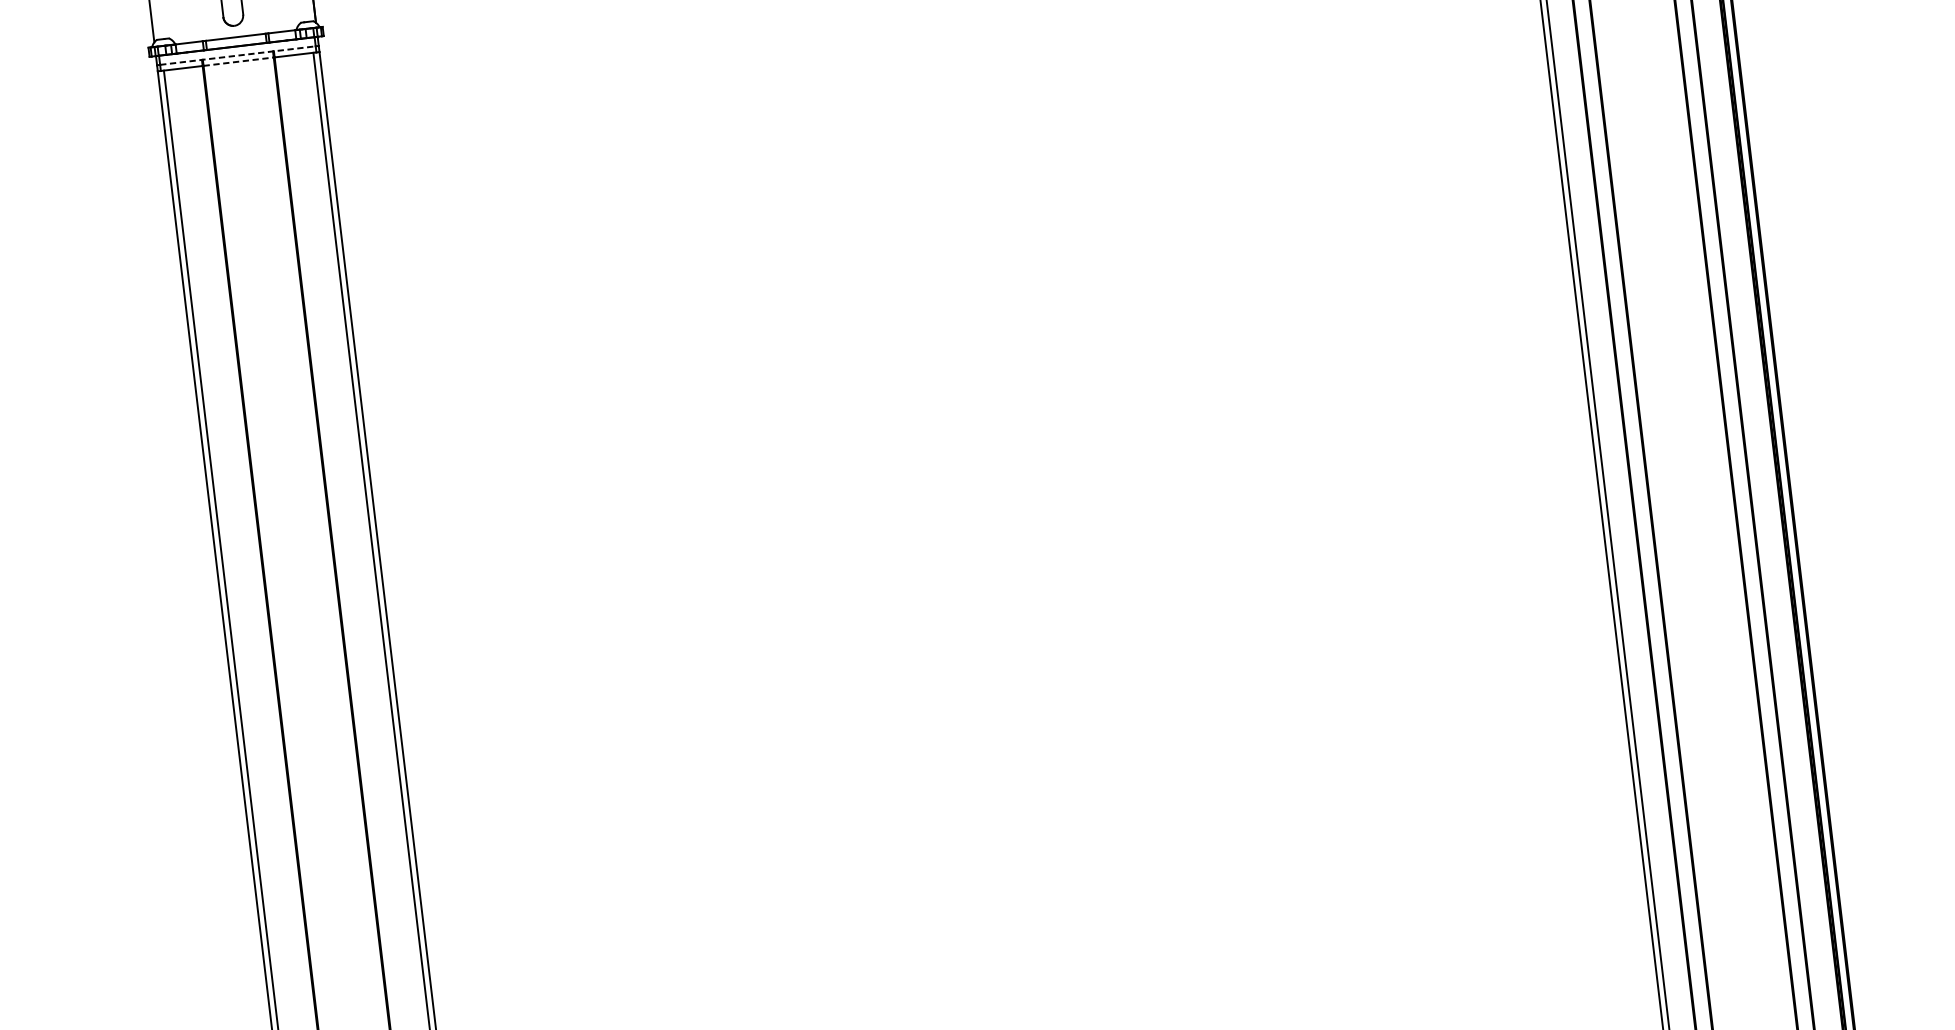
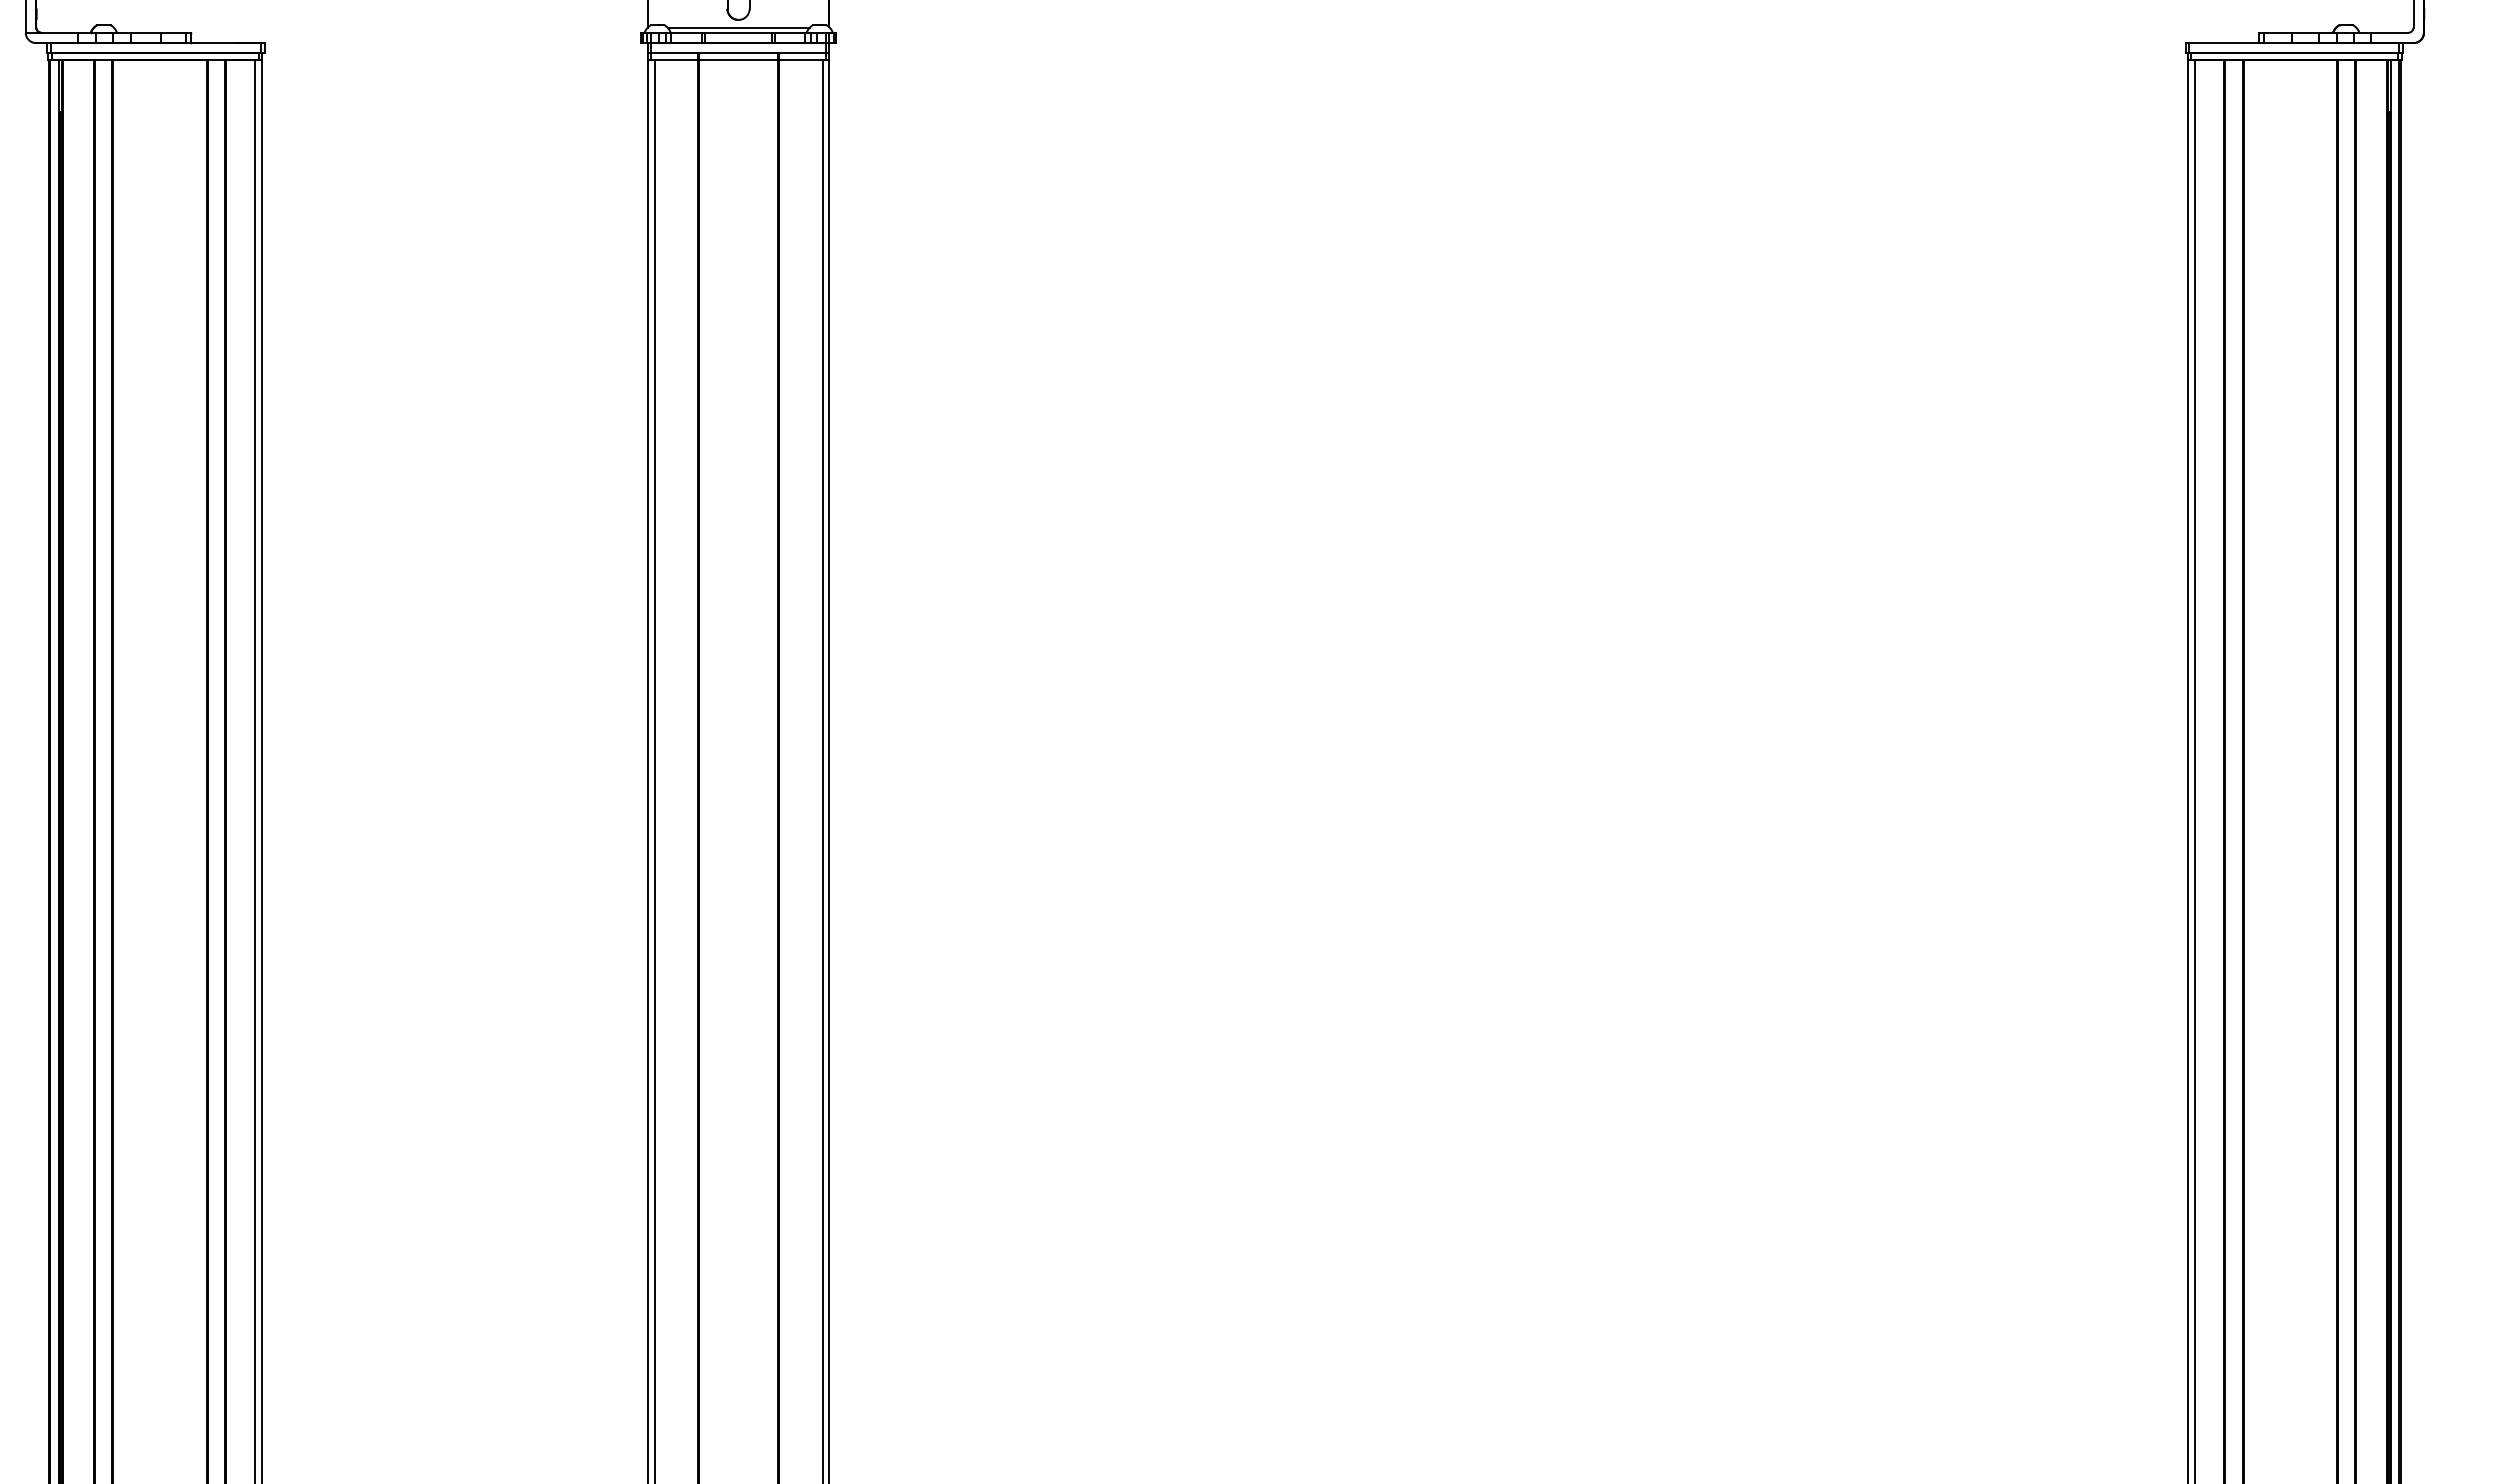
line: (235, 32) -> (738, 27), added
line: (238, 55) -> (739, 53), dashed -> solid
line: (239, 61) -> (739, 60), dashed -> solid

